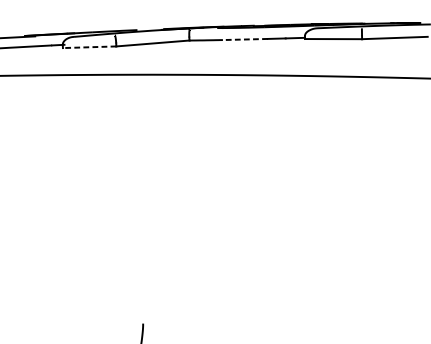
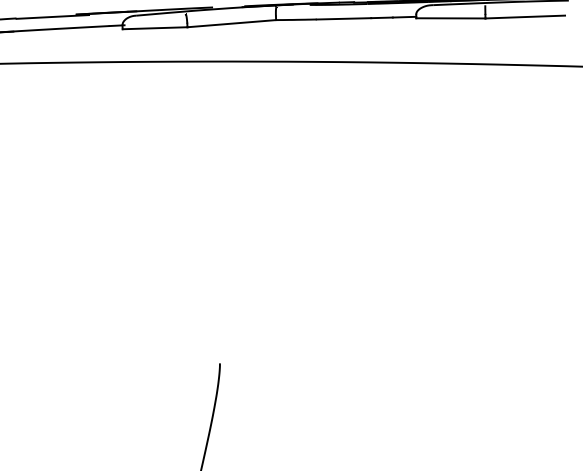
line: (245, 39) -> (343, 18), dashed -> solid
line: (89, 47) -> (154, 28), dashed -> solid

